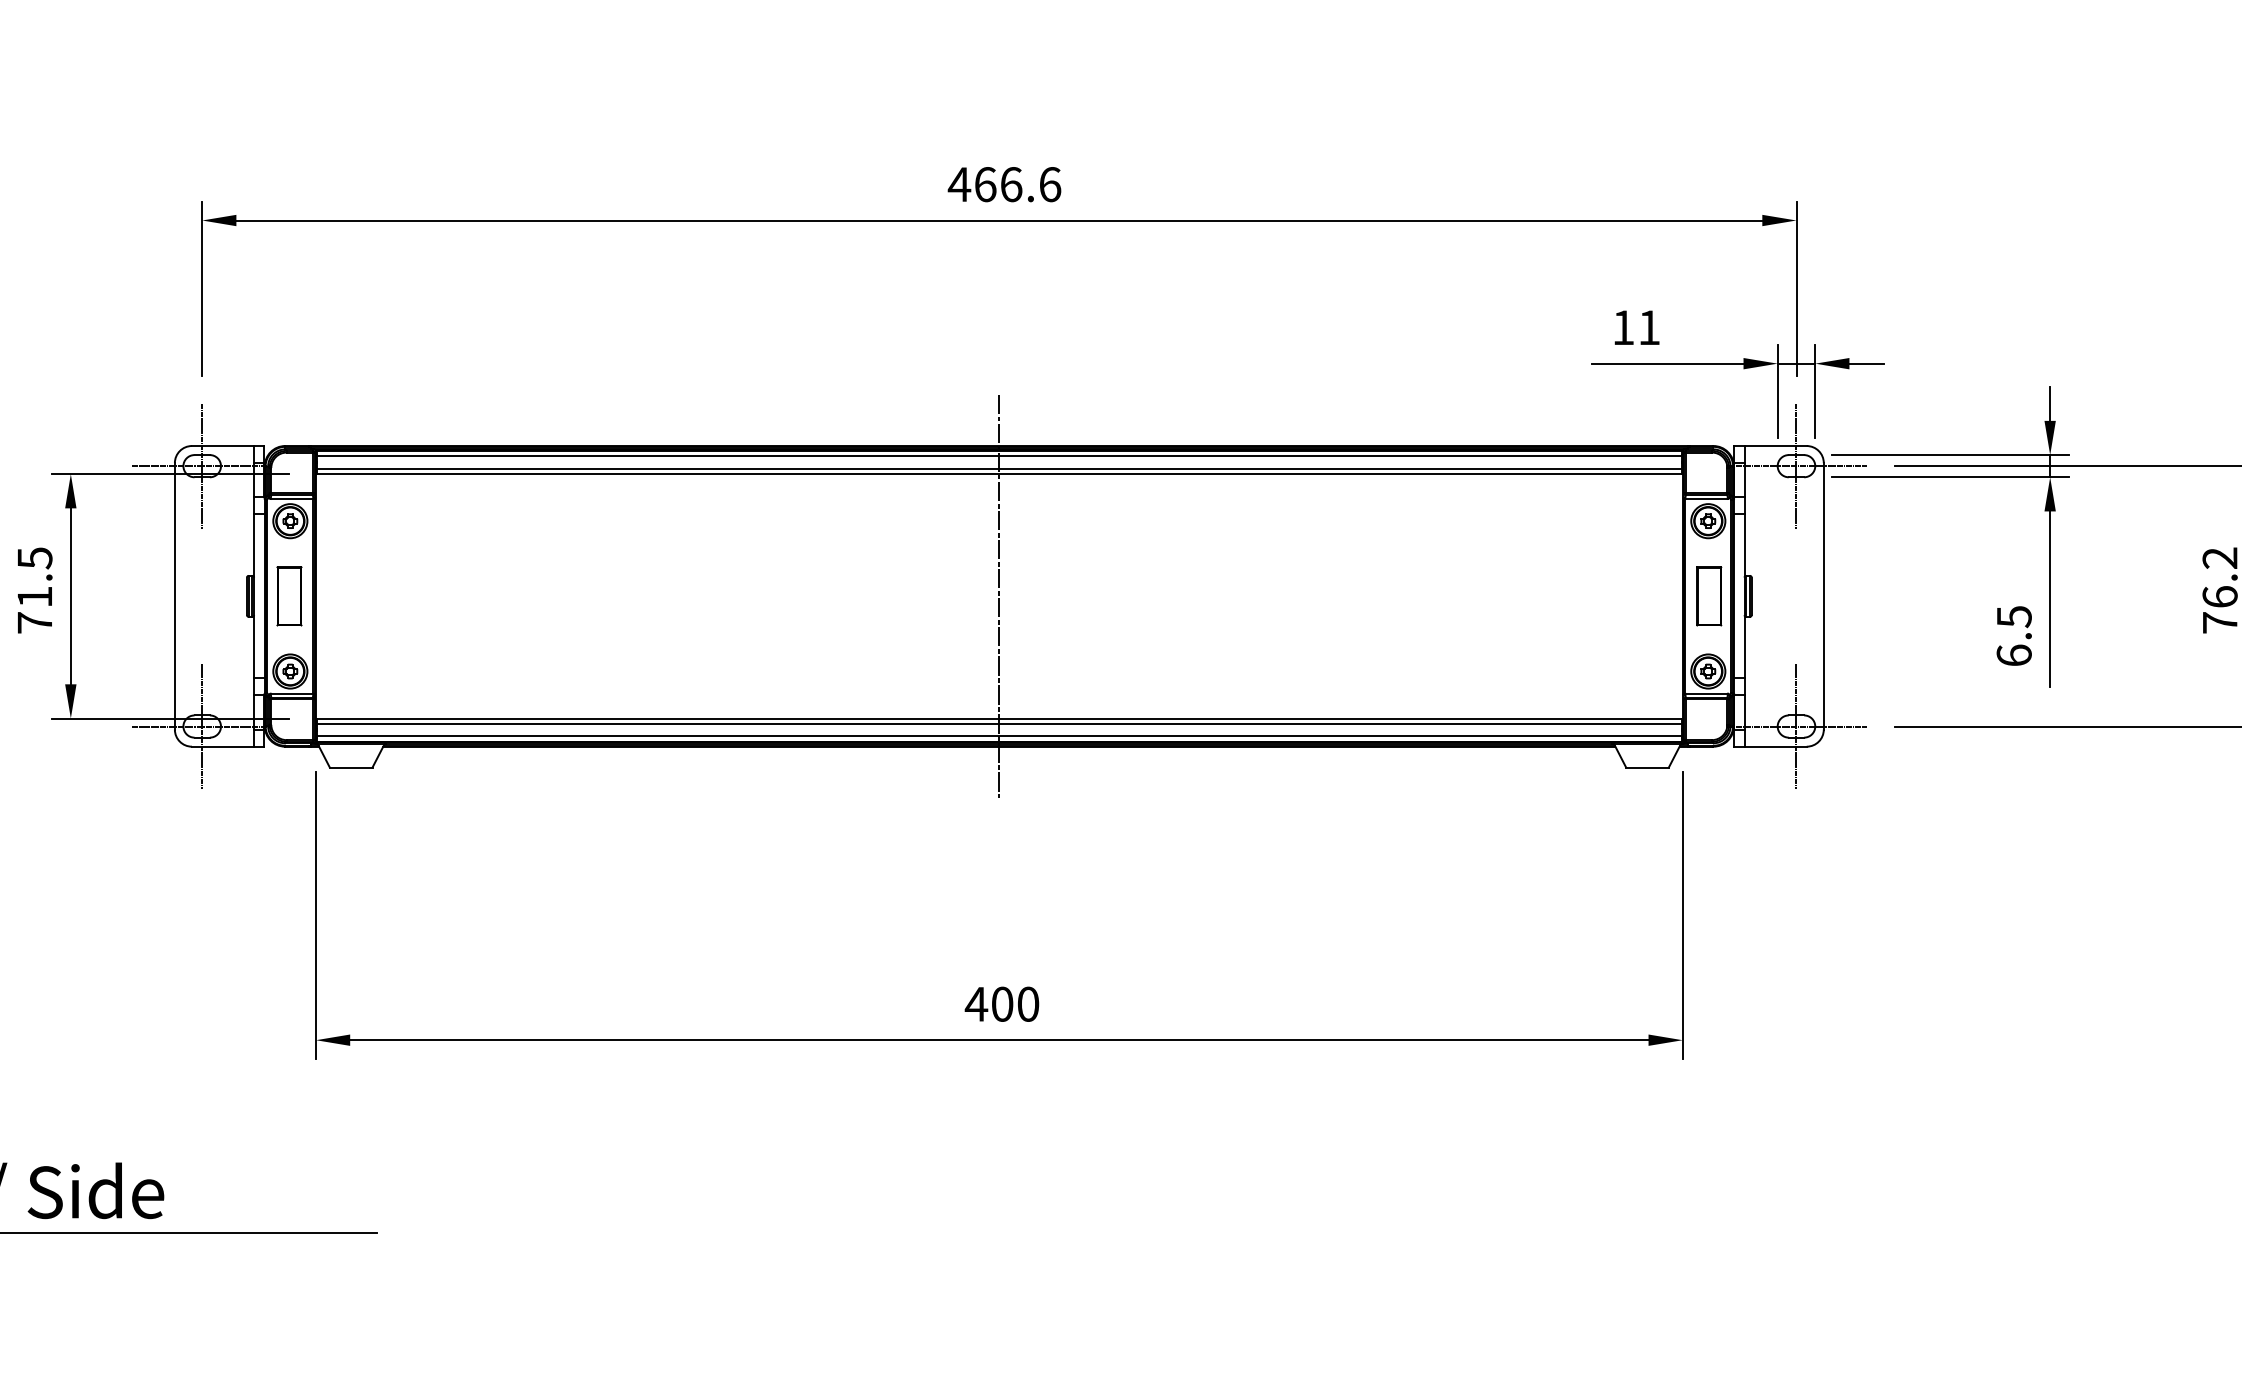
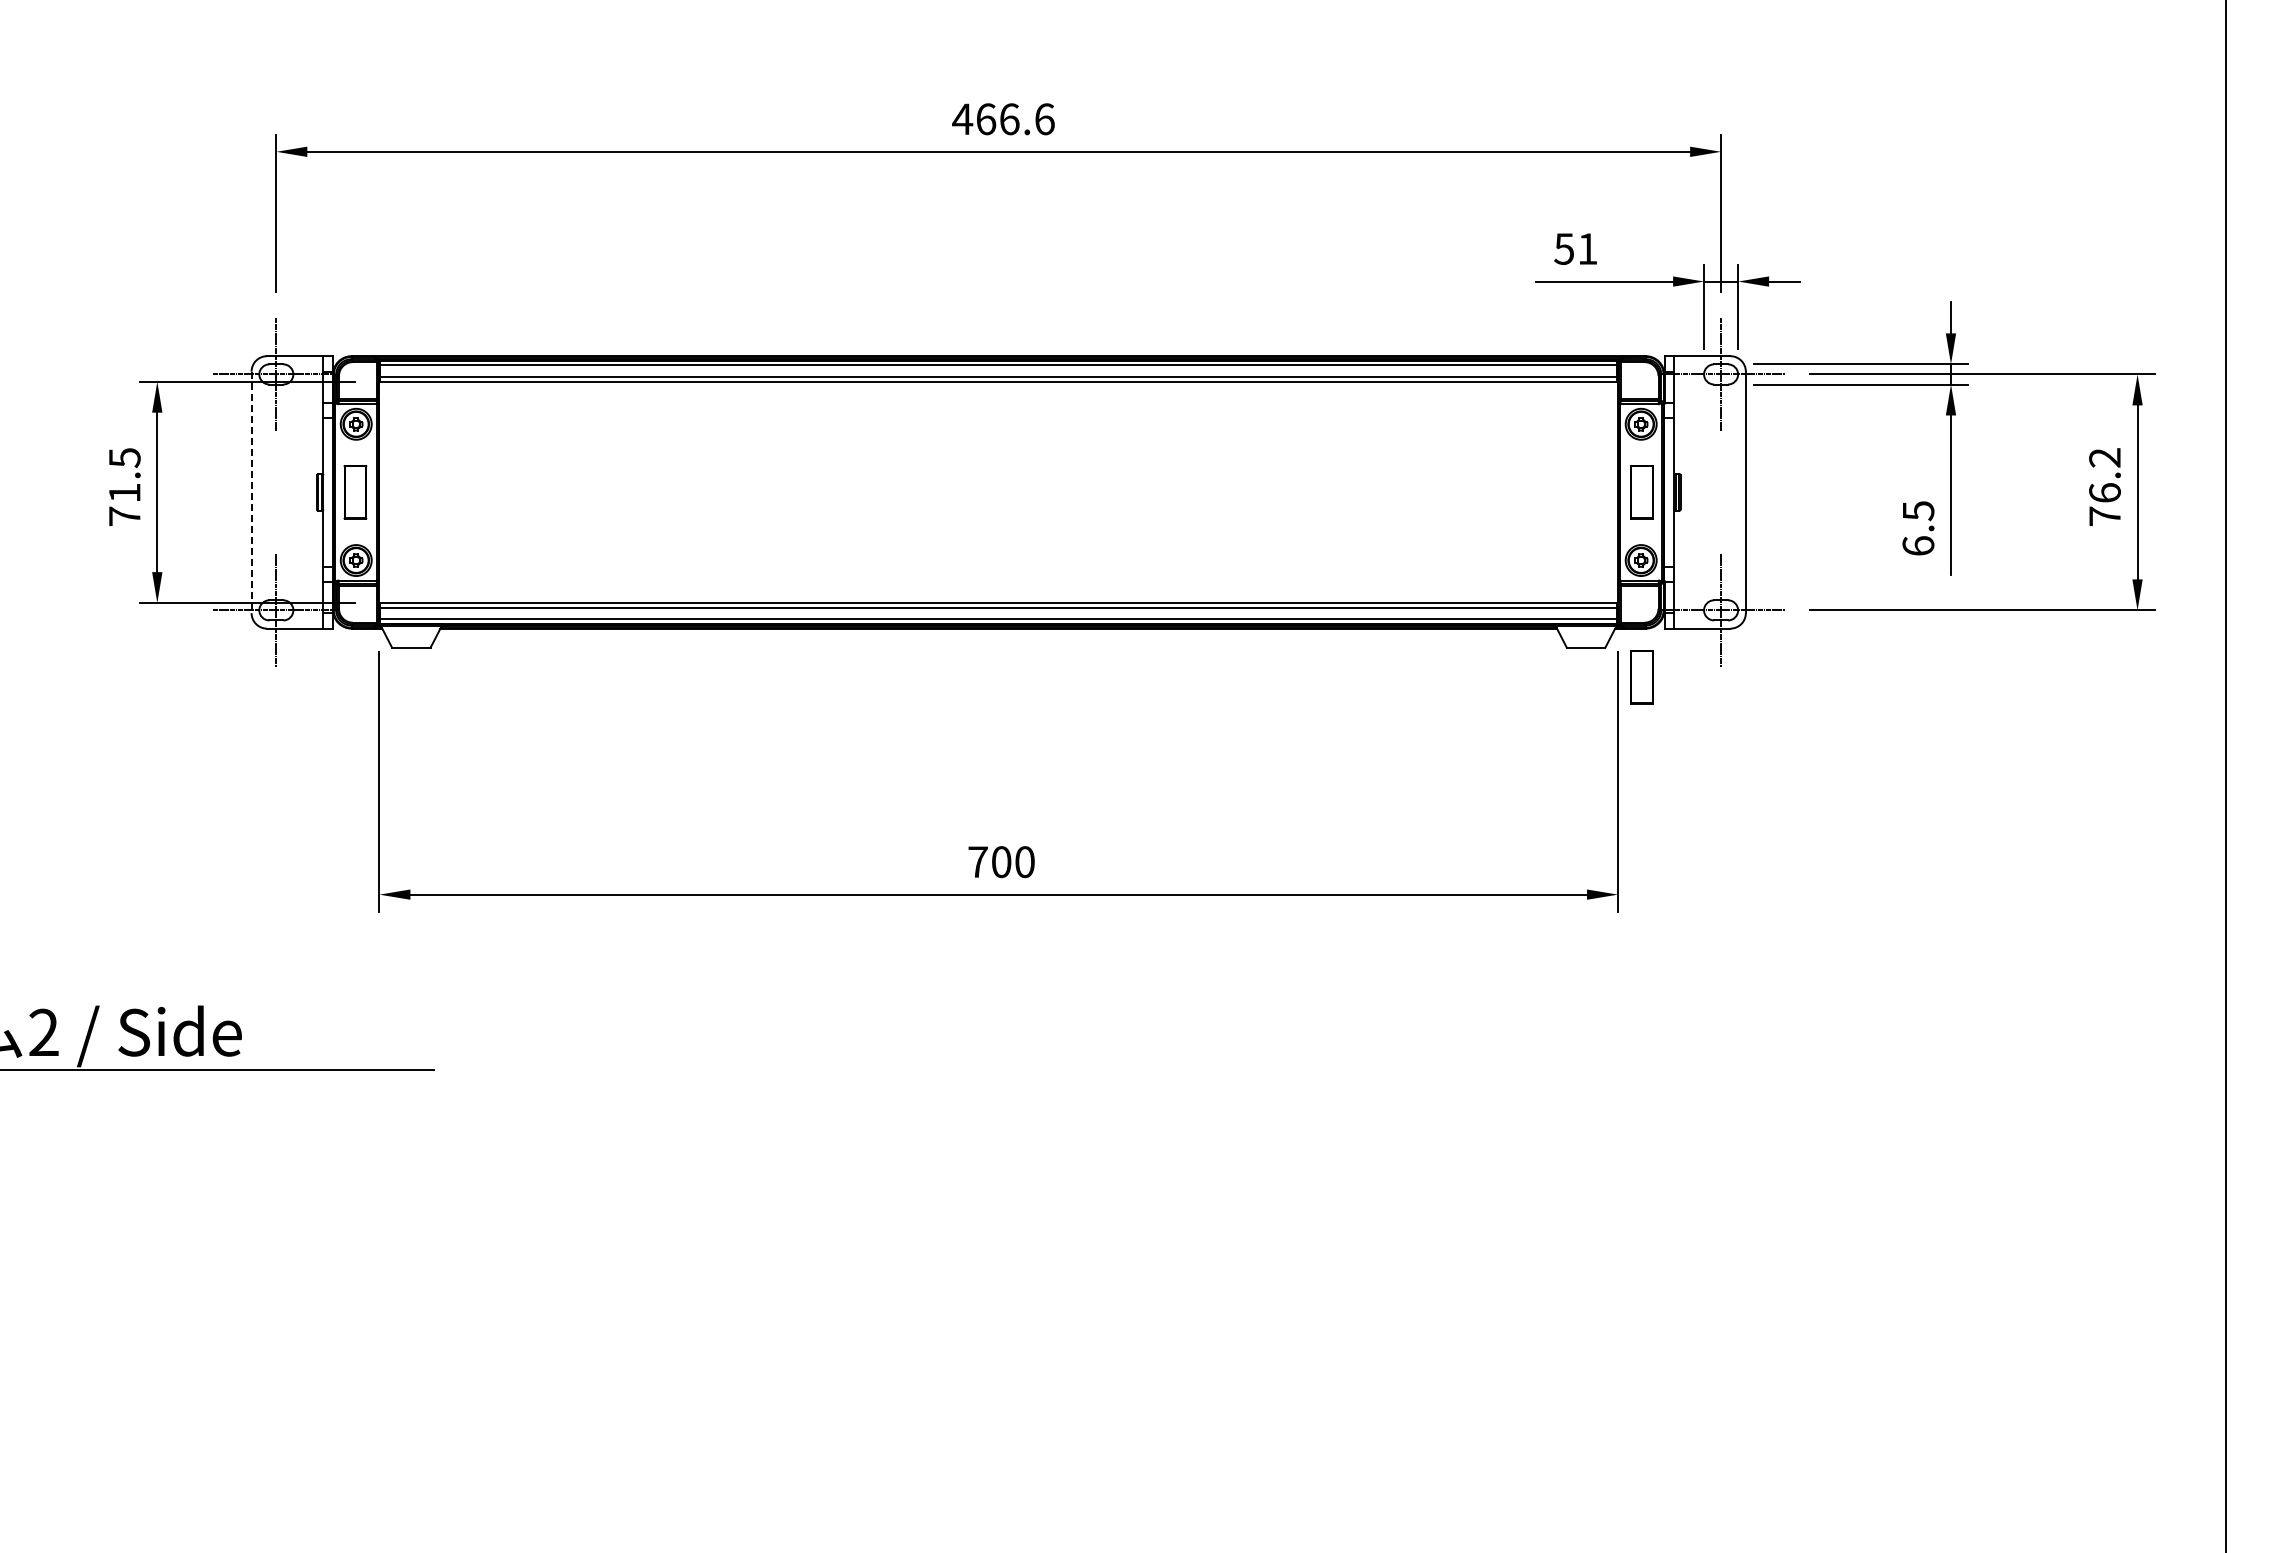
text: (1622, 327) -> (1563, 248), 11 -> 51
line: (174, 596) -> (251, 492), solid -> dashed
line: (999, 596) -> (998, 492), removed
part: (1708, 800) -> (1641, 677), added
text: (975, 1003) -> (977, 861), 400 -> 700

